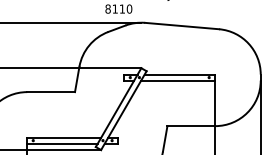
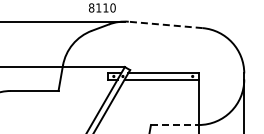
line: (181, 26) -> (165, 25), solid -> dashed
line: (191, 126) -> (175, 125), solid -> dashed

